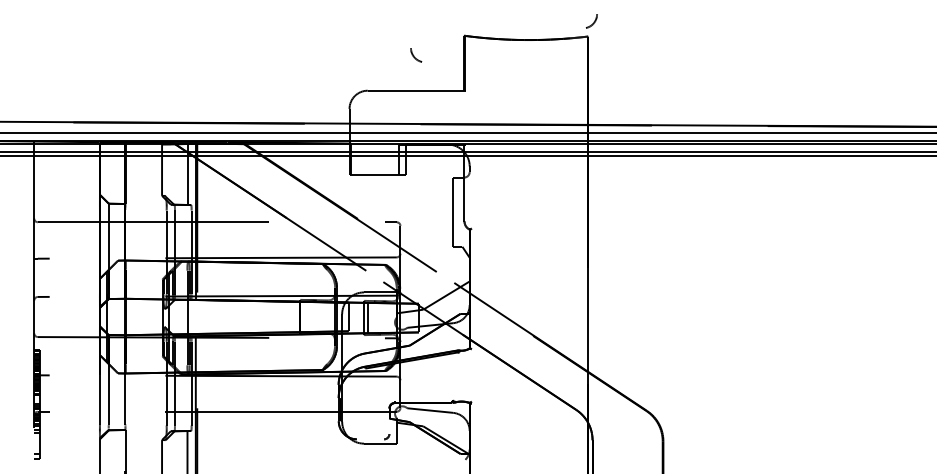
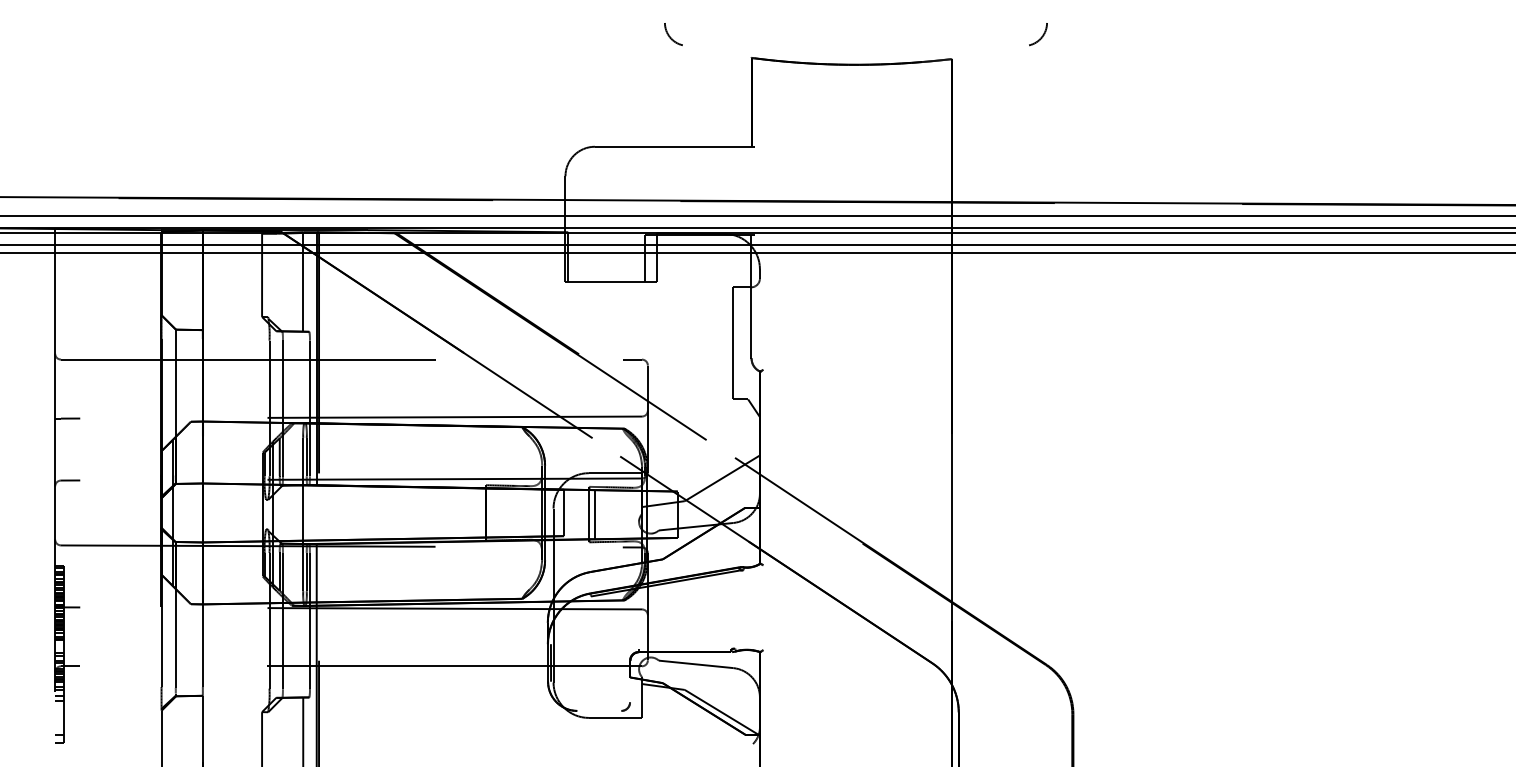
arc: (593, 22) -> (1041, 36), moved
arc: (414, 55) -> (670, 34), moved

